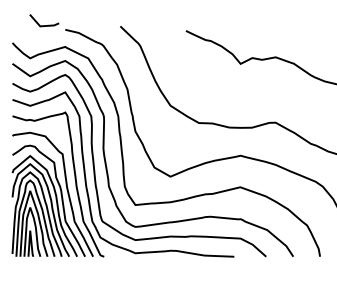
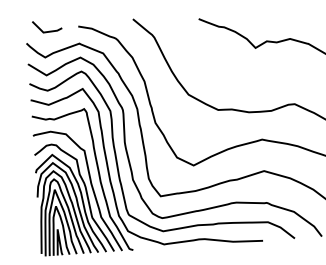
line: (44, 25) -> (47, 31), moved

